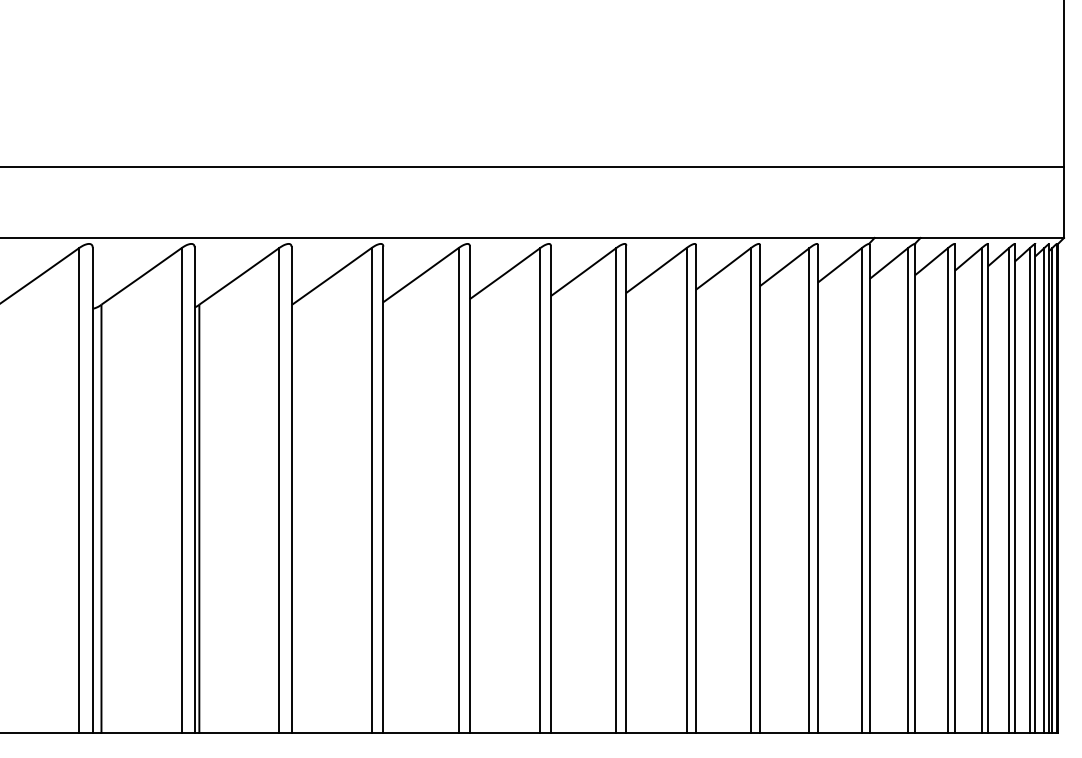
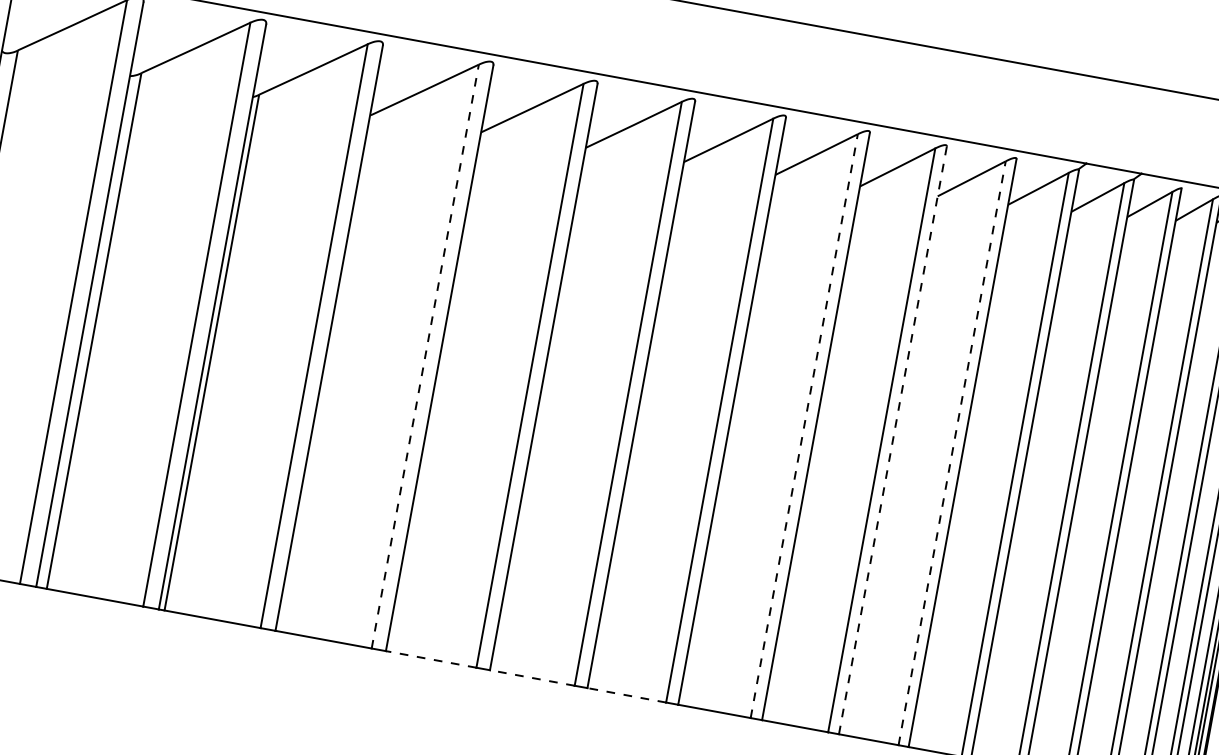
line: (759, 488) -> (892, 439), solid -> dashed
line: (371, 490) -> (425, 356), solid -> dashed
line: (686, 490) -> (804, 425), solid -> dashed
line: (809, 490) -> (952, 452), solid -> dashed
line: (420, 733) -> (430, 659), solid -> dashed
line: (504, 733) -> (531, 678), solid -> dashed
line: (583, 733) -> (626, 695), solid -> dashed

